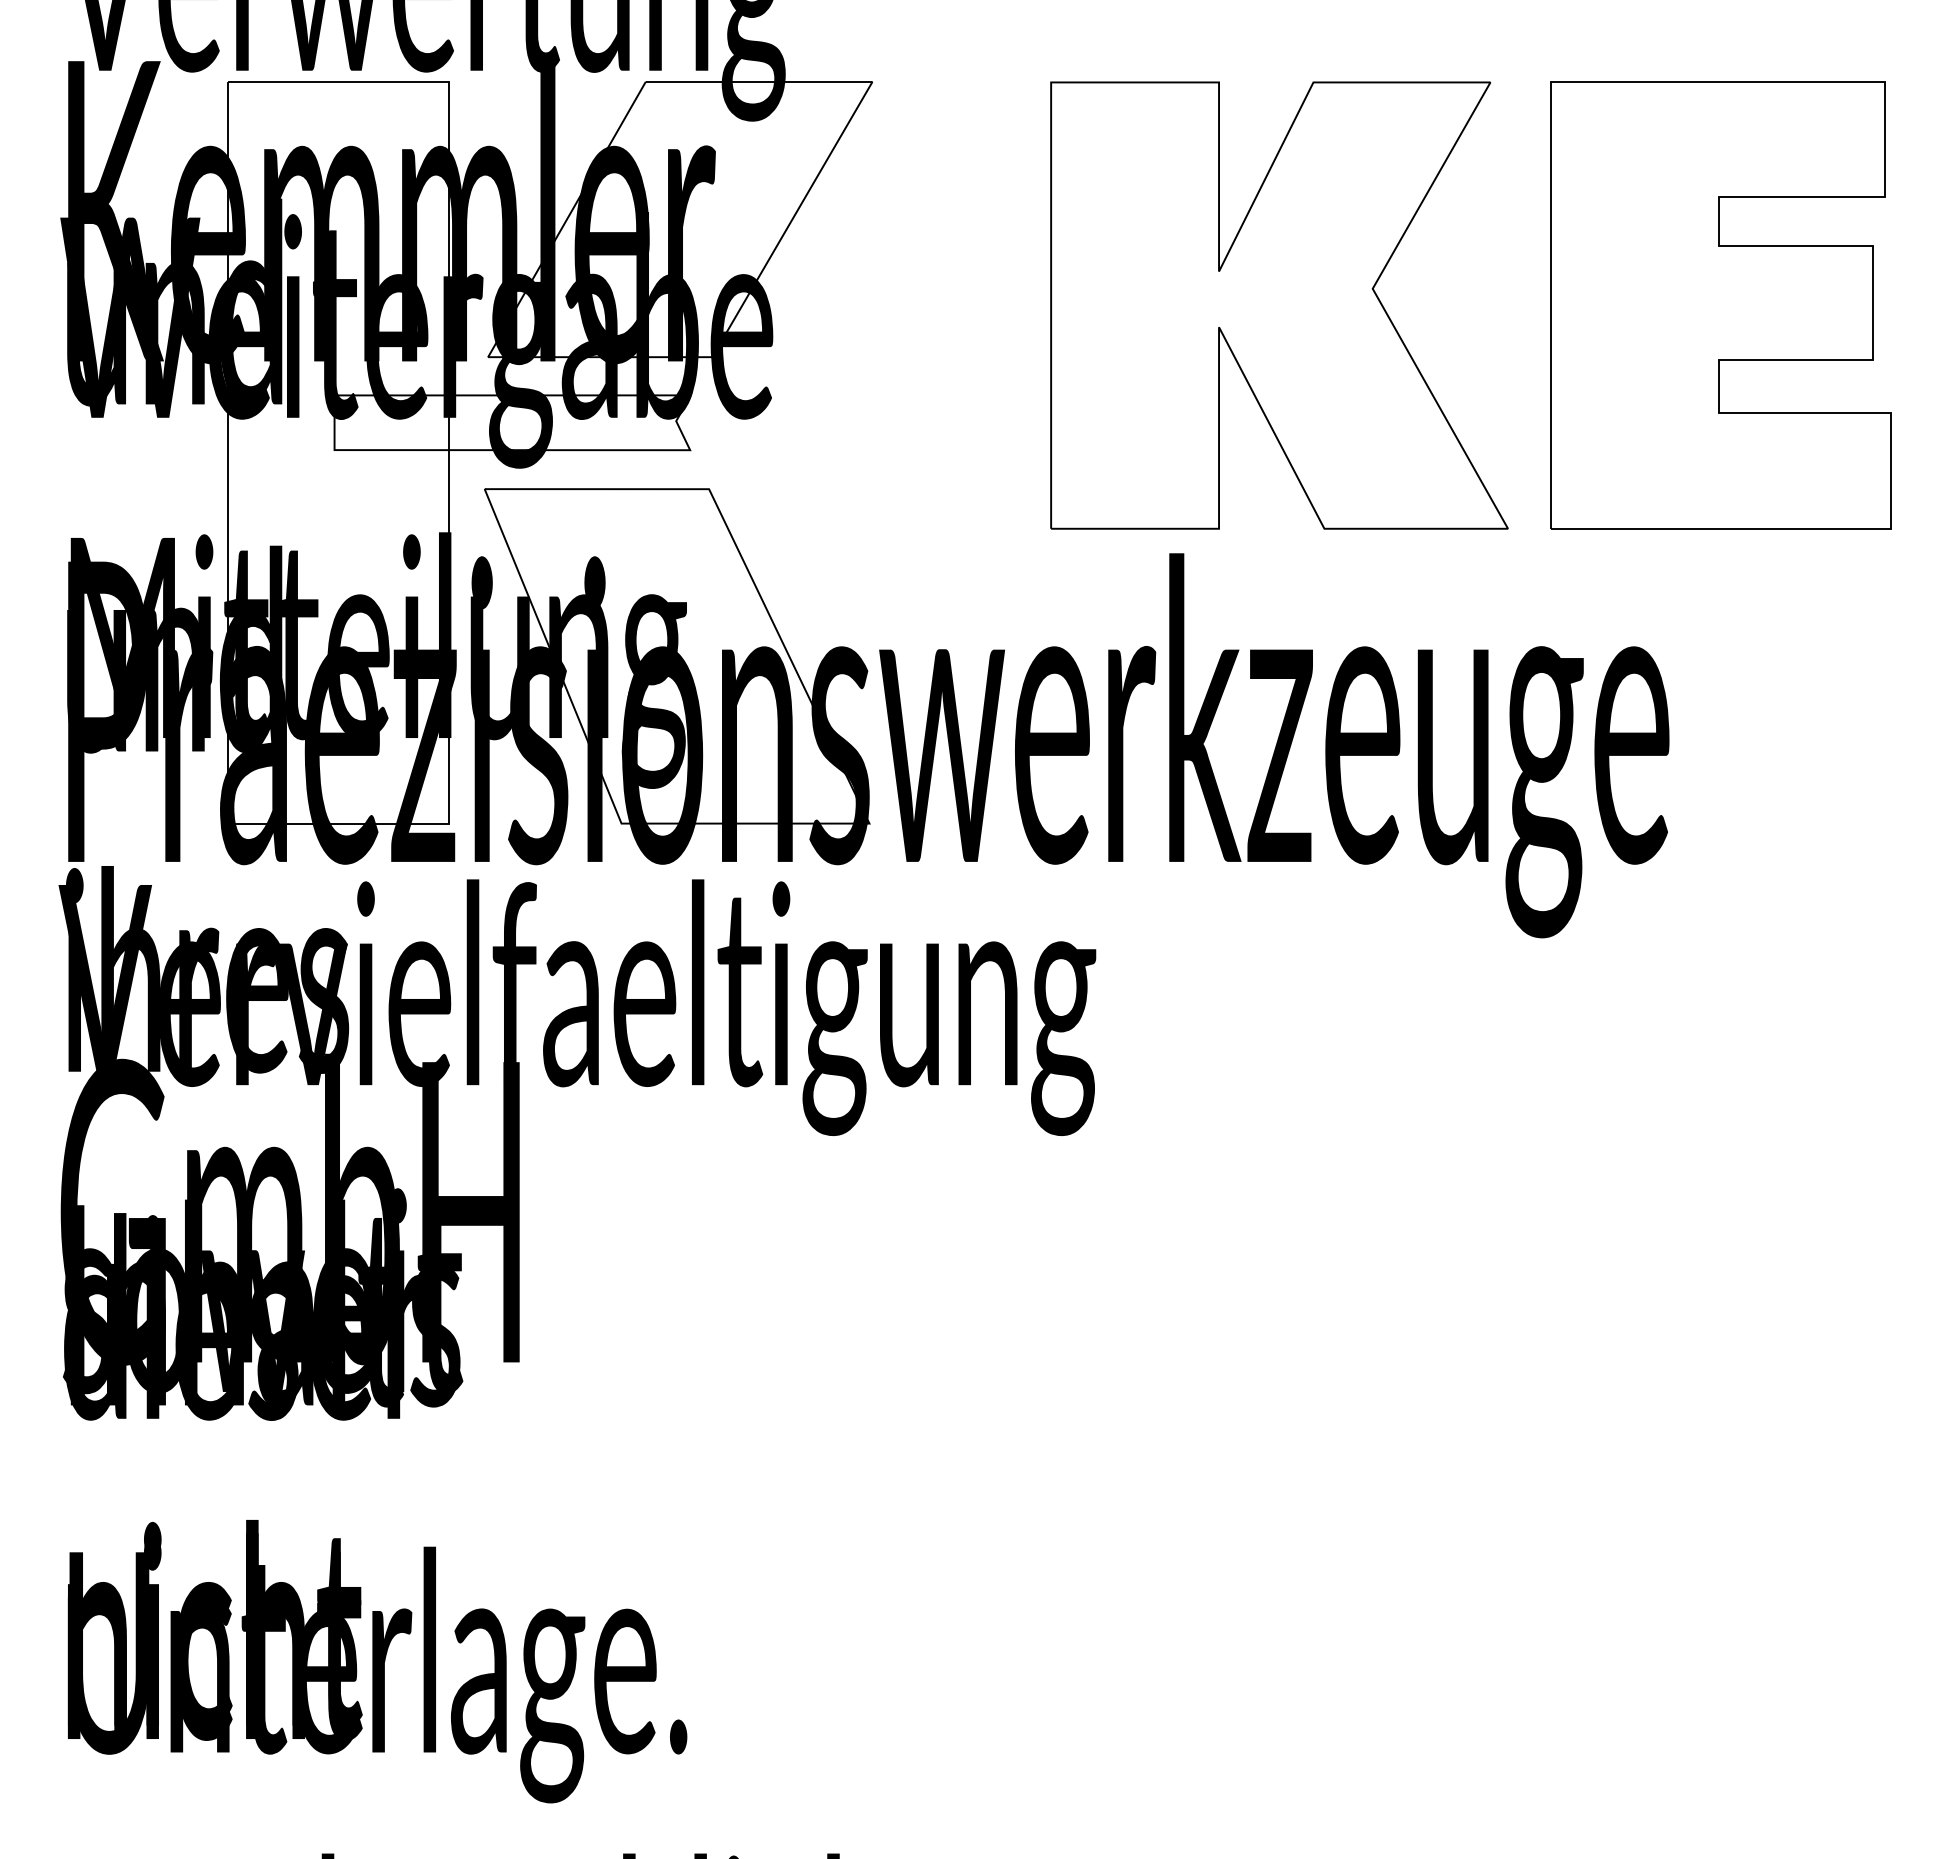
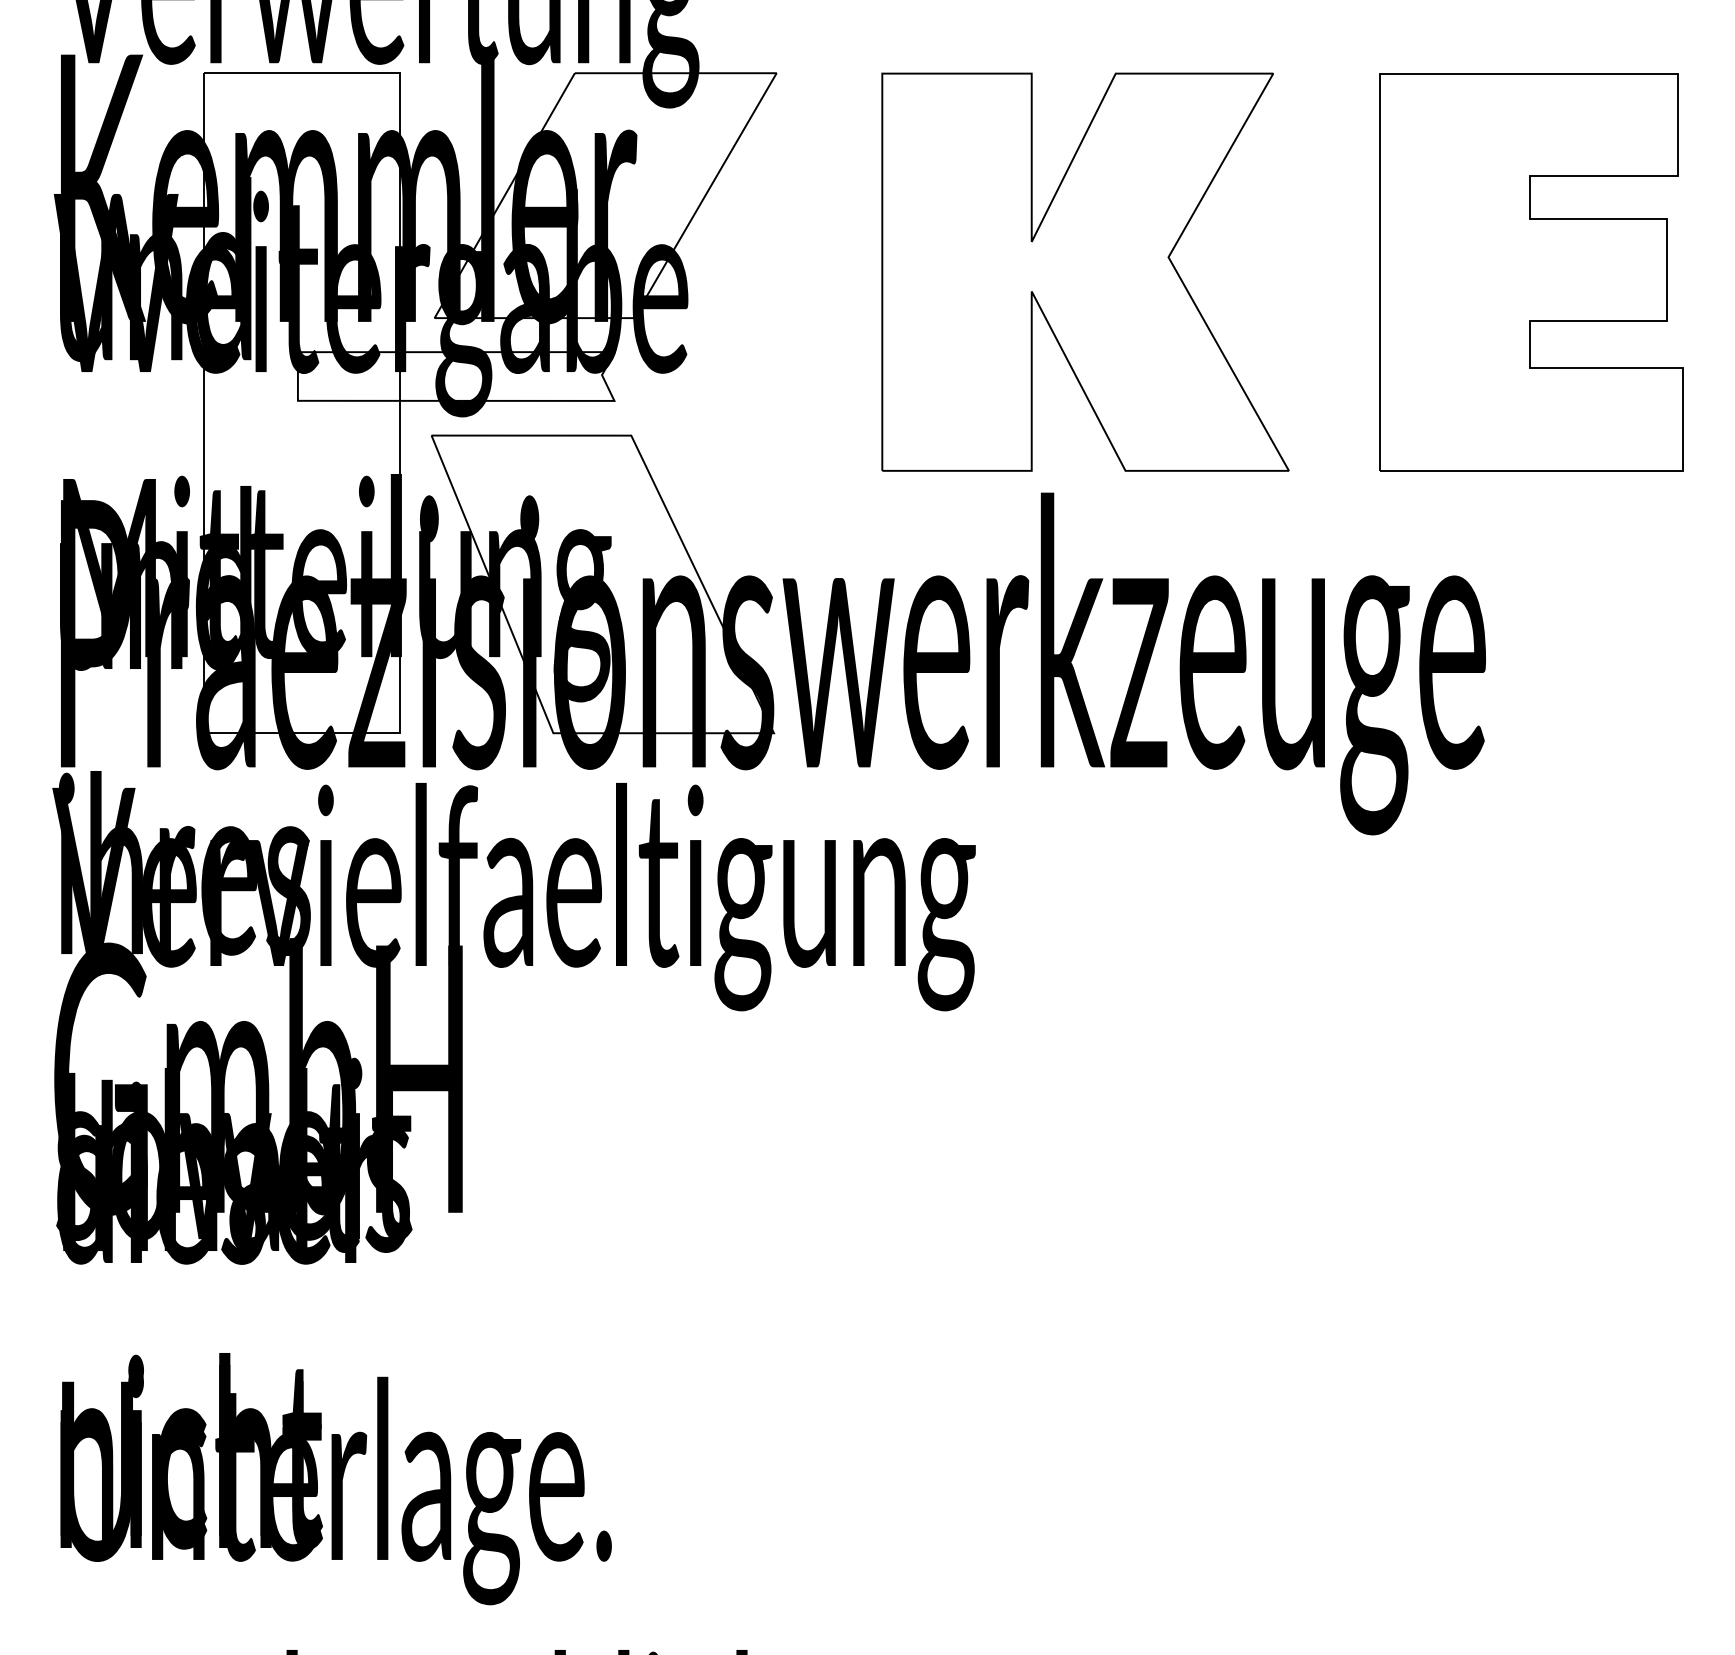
part: (1279, 305) -> (1085, 272), moved

